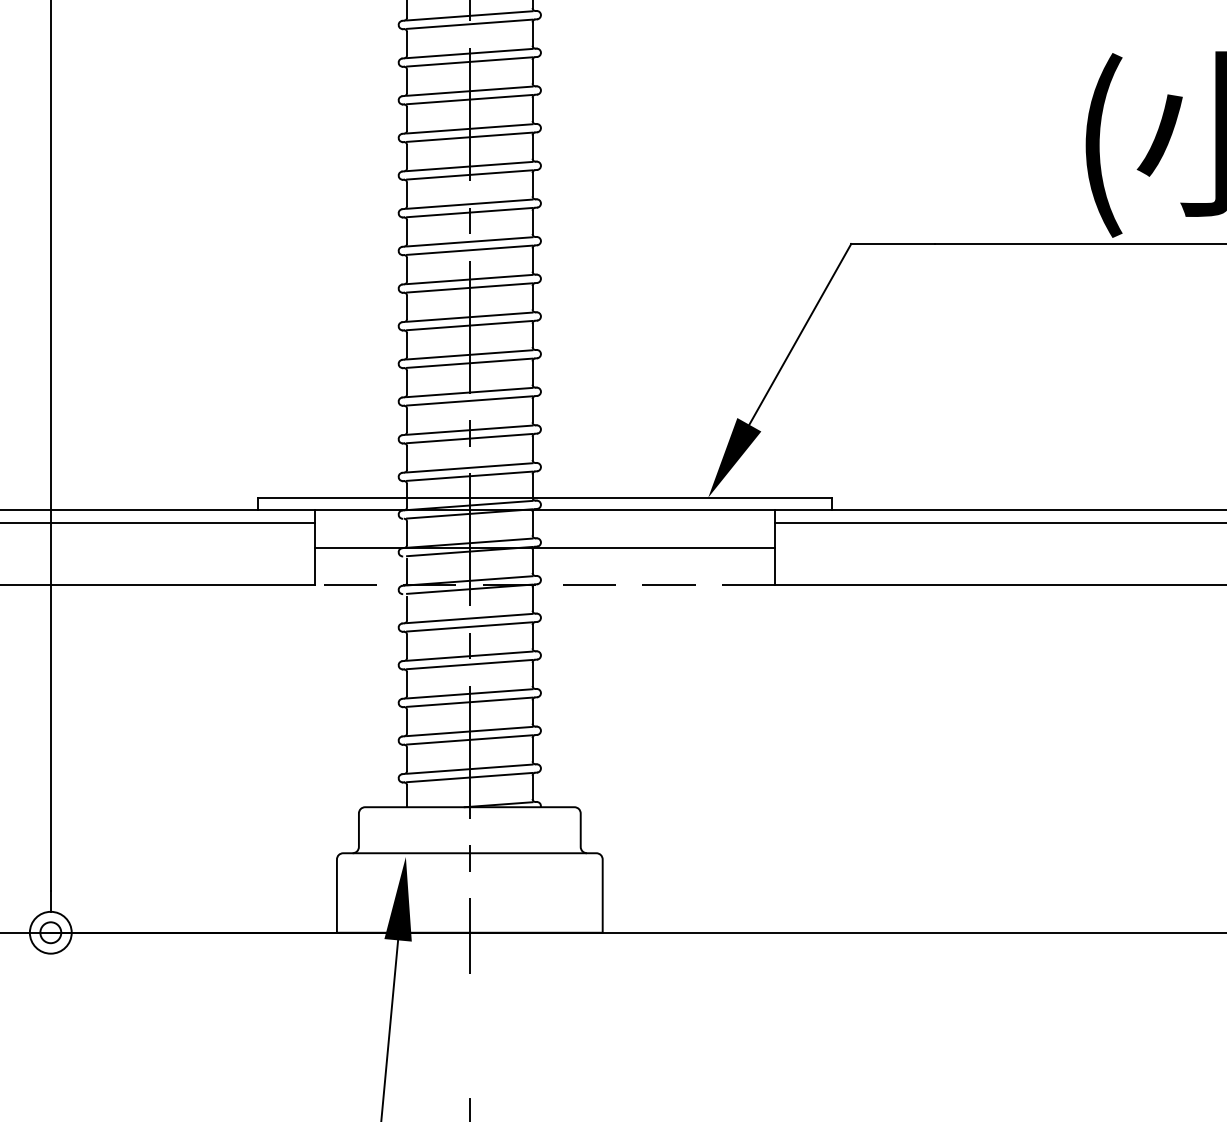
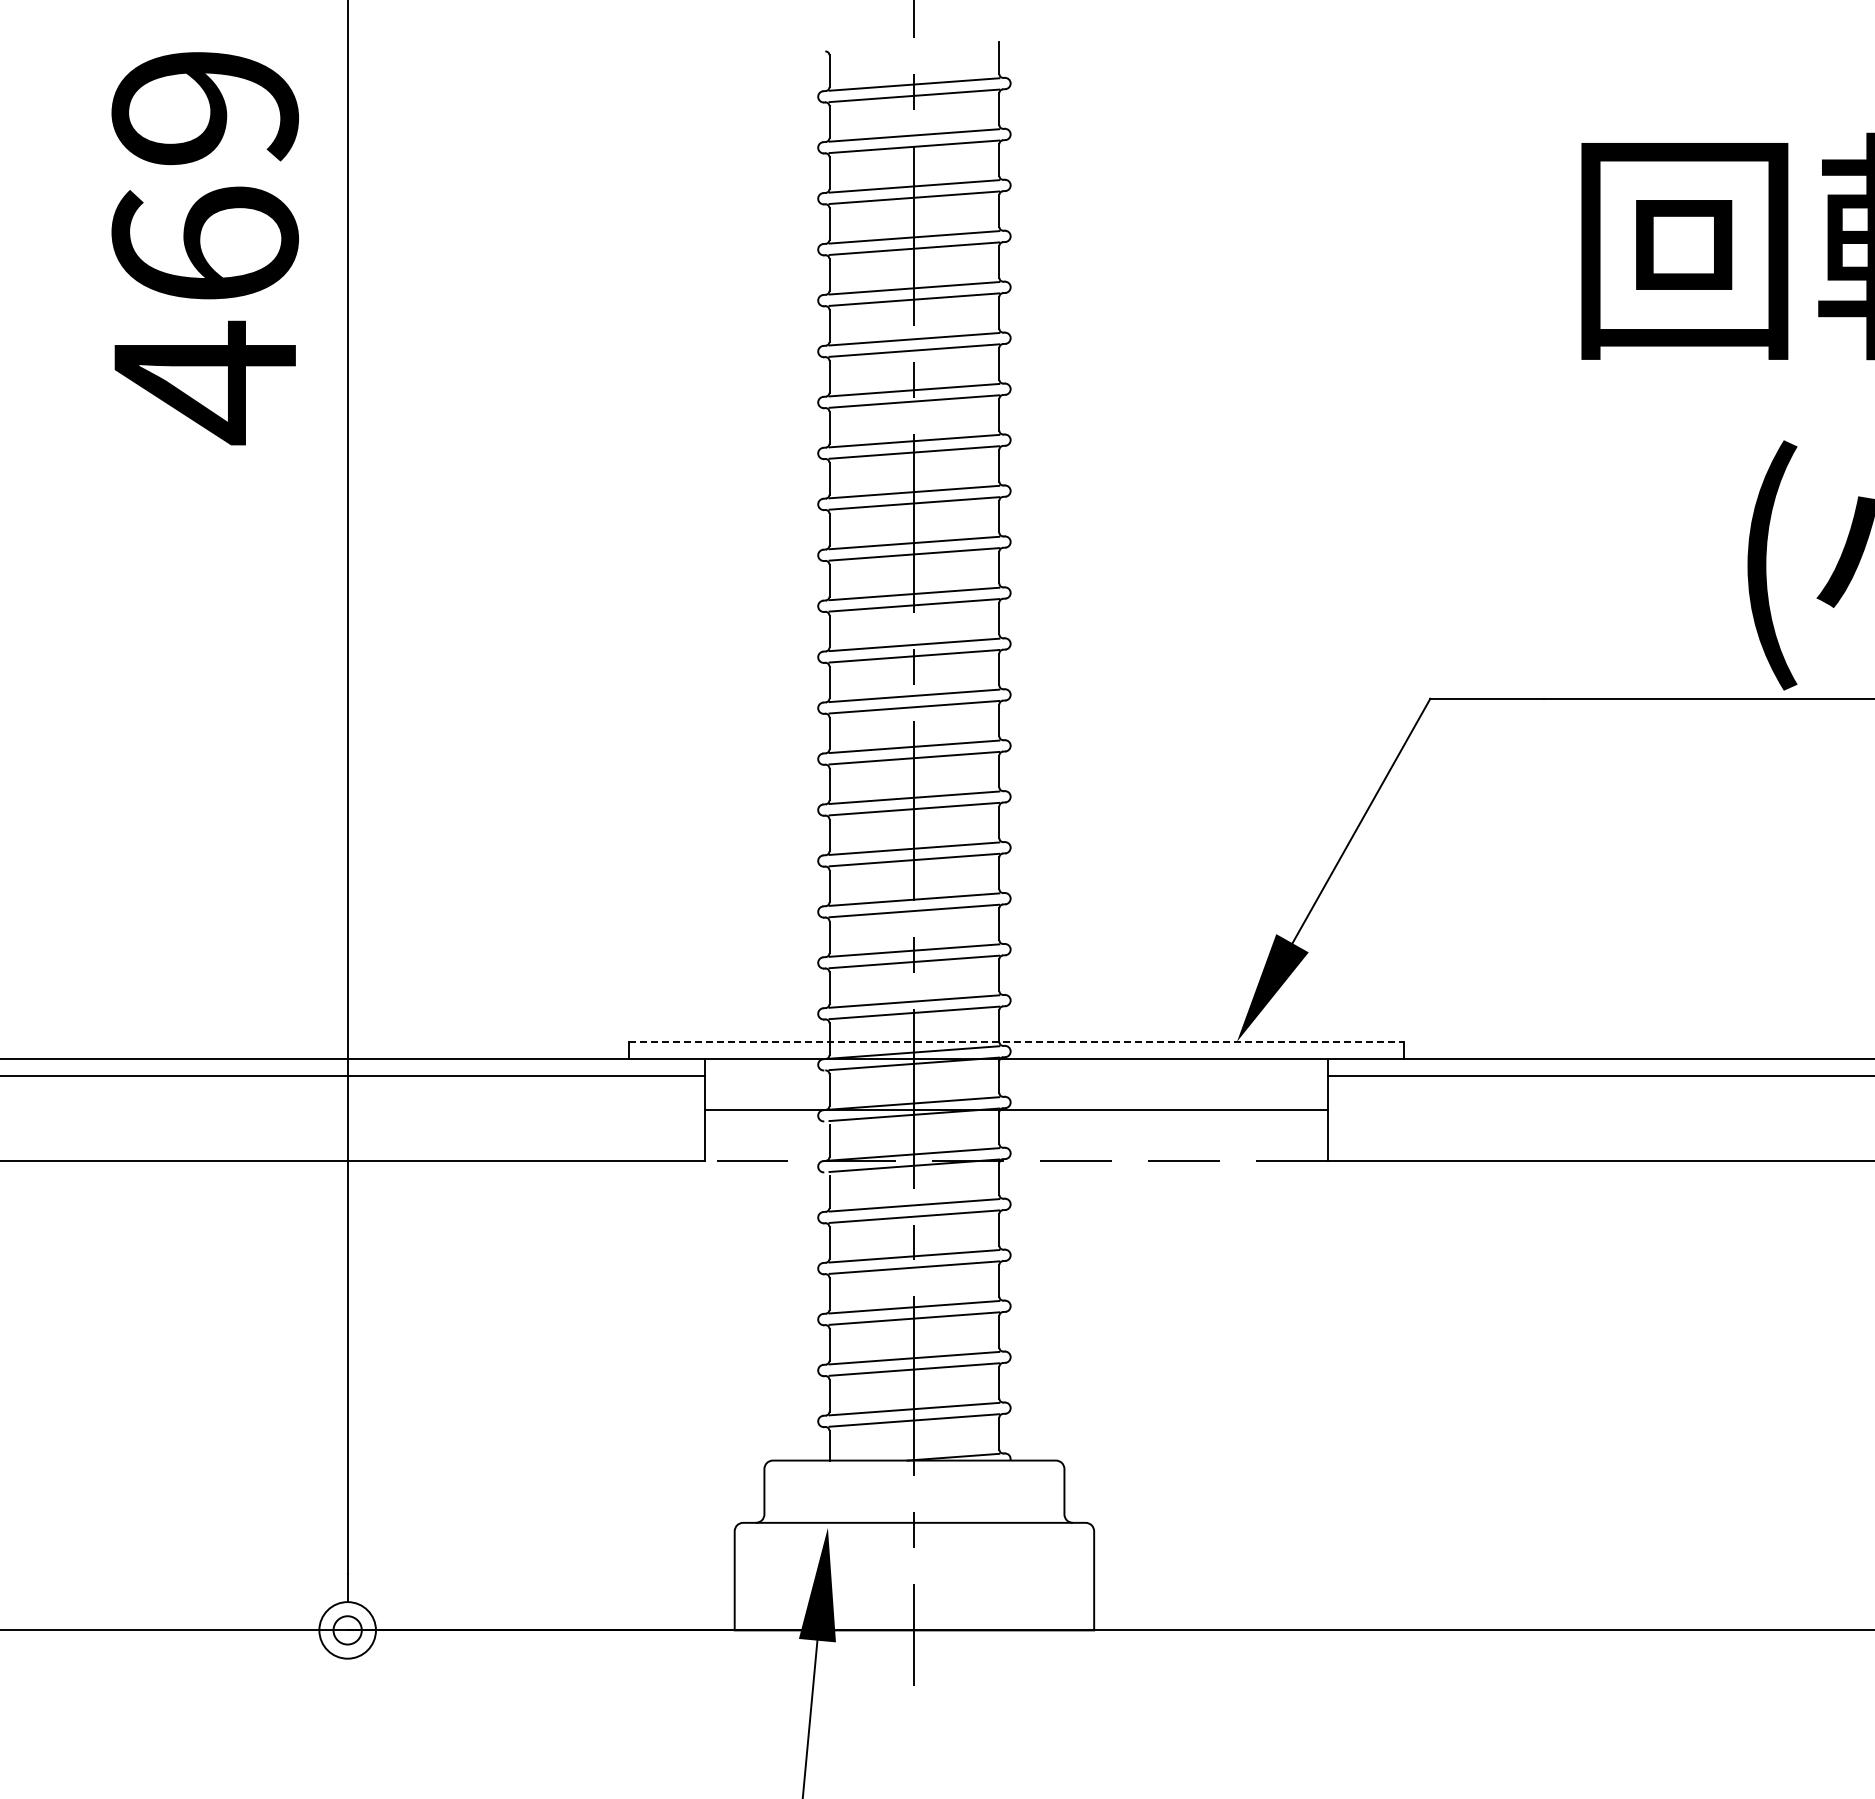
line: (545, 497) -> (1016, 1041), solid -> dashed

